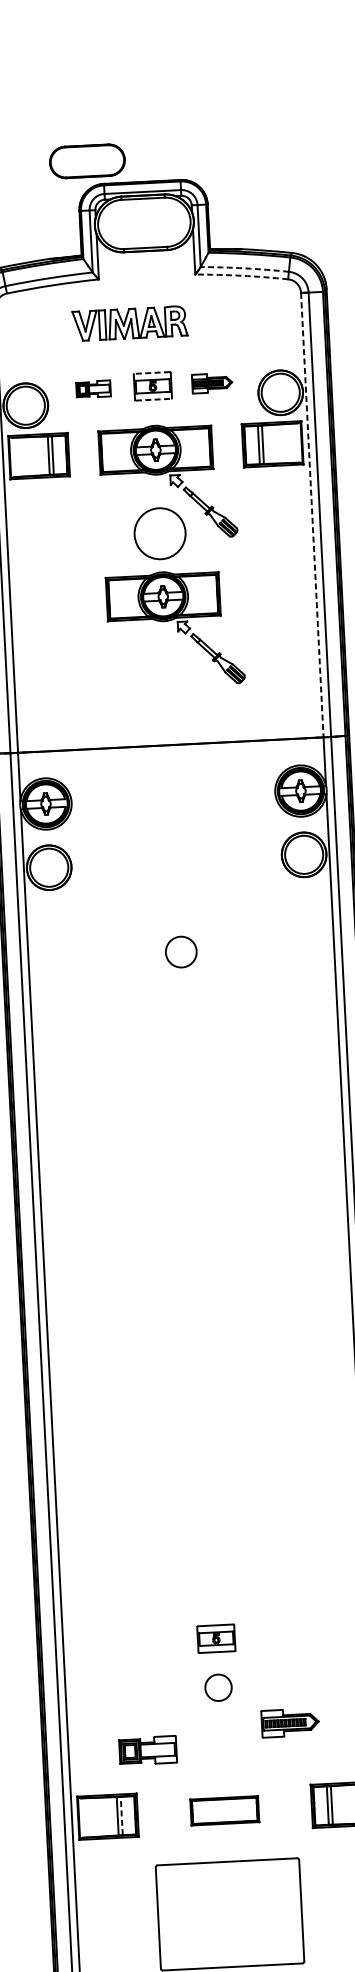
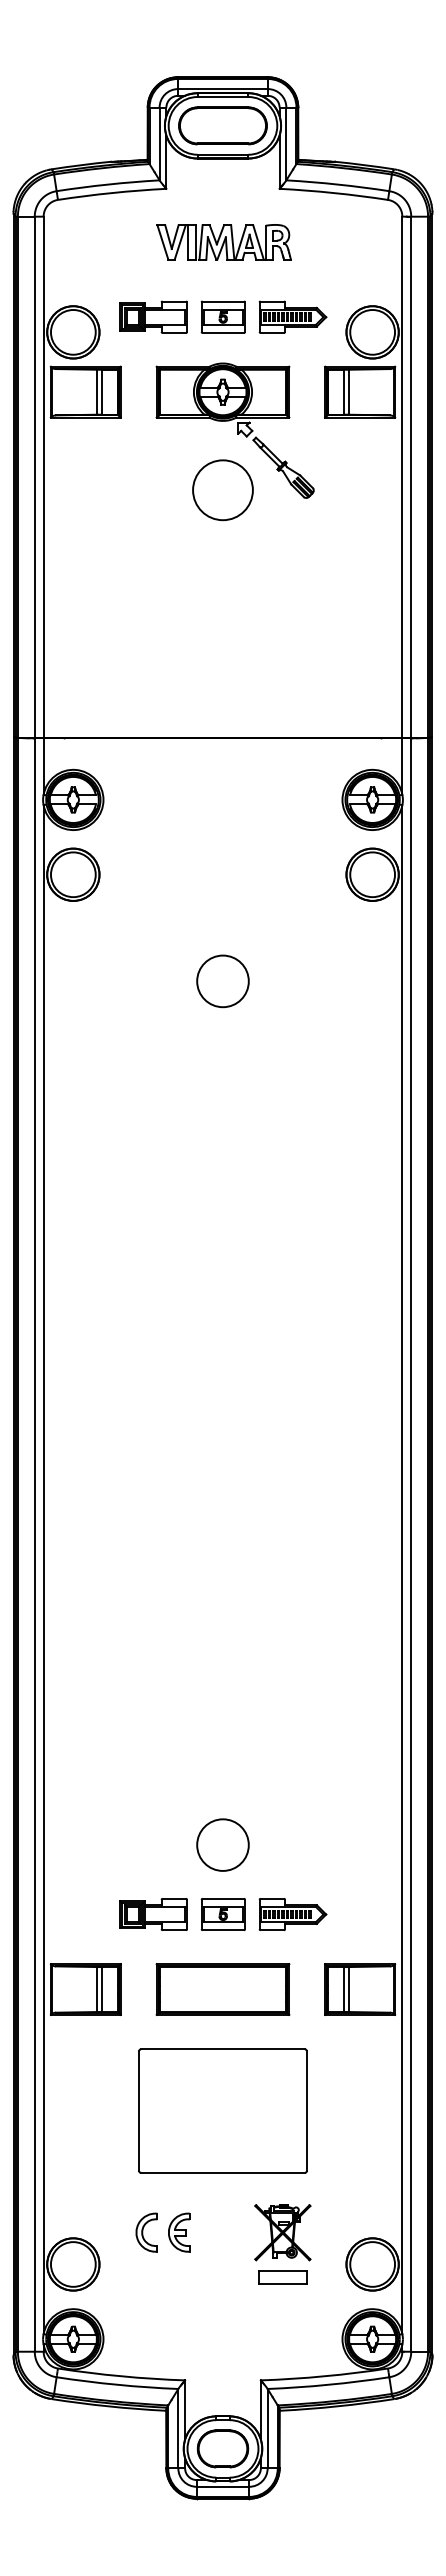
part: (86, 161) -> (222, 125), moved
arc: (244, 268) -> (337, 184), dashed -> solid
arc: (241, 276) -> (333, 193), dashed -> solid
part: (129, 323) -> (223, 242), moved
line: (152, 372) -> (223, 301), dashed -> solid
part: (211, 382) -> (292, 316), size x1.43
part: (93, 388) -> (153, 316), size x1.67
line: (153, 399) -> (223, 332), dashed -> solid
line: (312, 515) -> (402, 477), dashed -> solid
part: (174, 628) -> (234, 602), removed
circle: (180, 952) -> (222, 981), size x1.43
part: (215, 1638) -> (222, 1914), moved
circle: (218, 1687) -> (222, 1844), size x1.67
part: (289, 1722) -> (292, 1914), moved
part: (147, 1750) -> (153, 1914), moved
part: (224, 1810) -> (222, 1989), size x1.67
line: (122, 1816) -> (102, 1989), dashed -> solid

